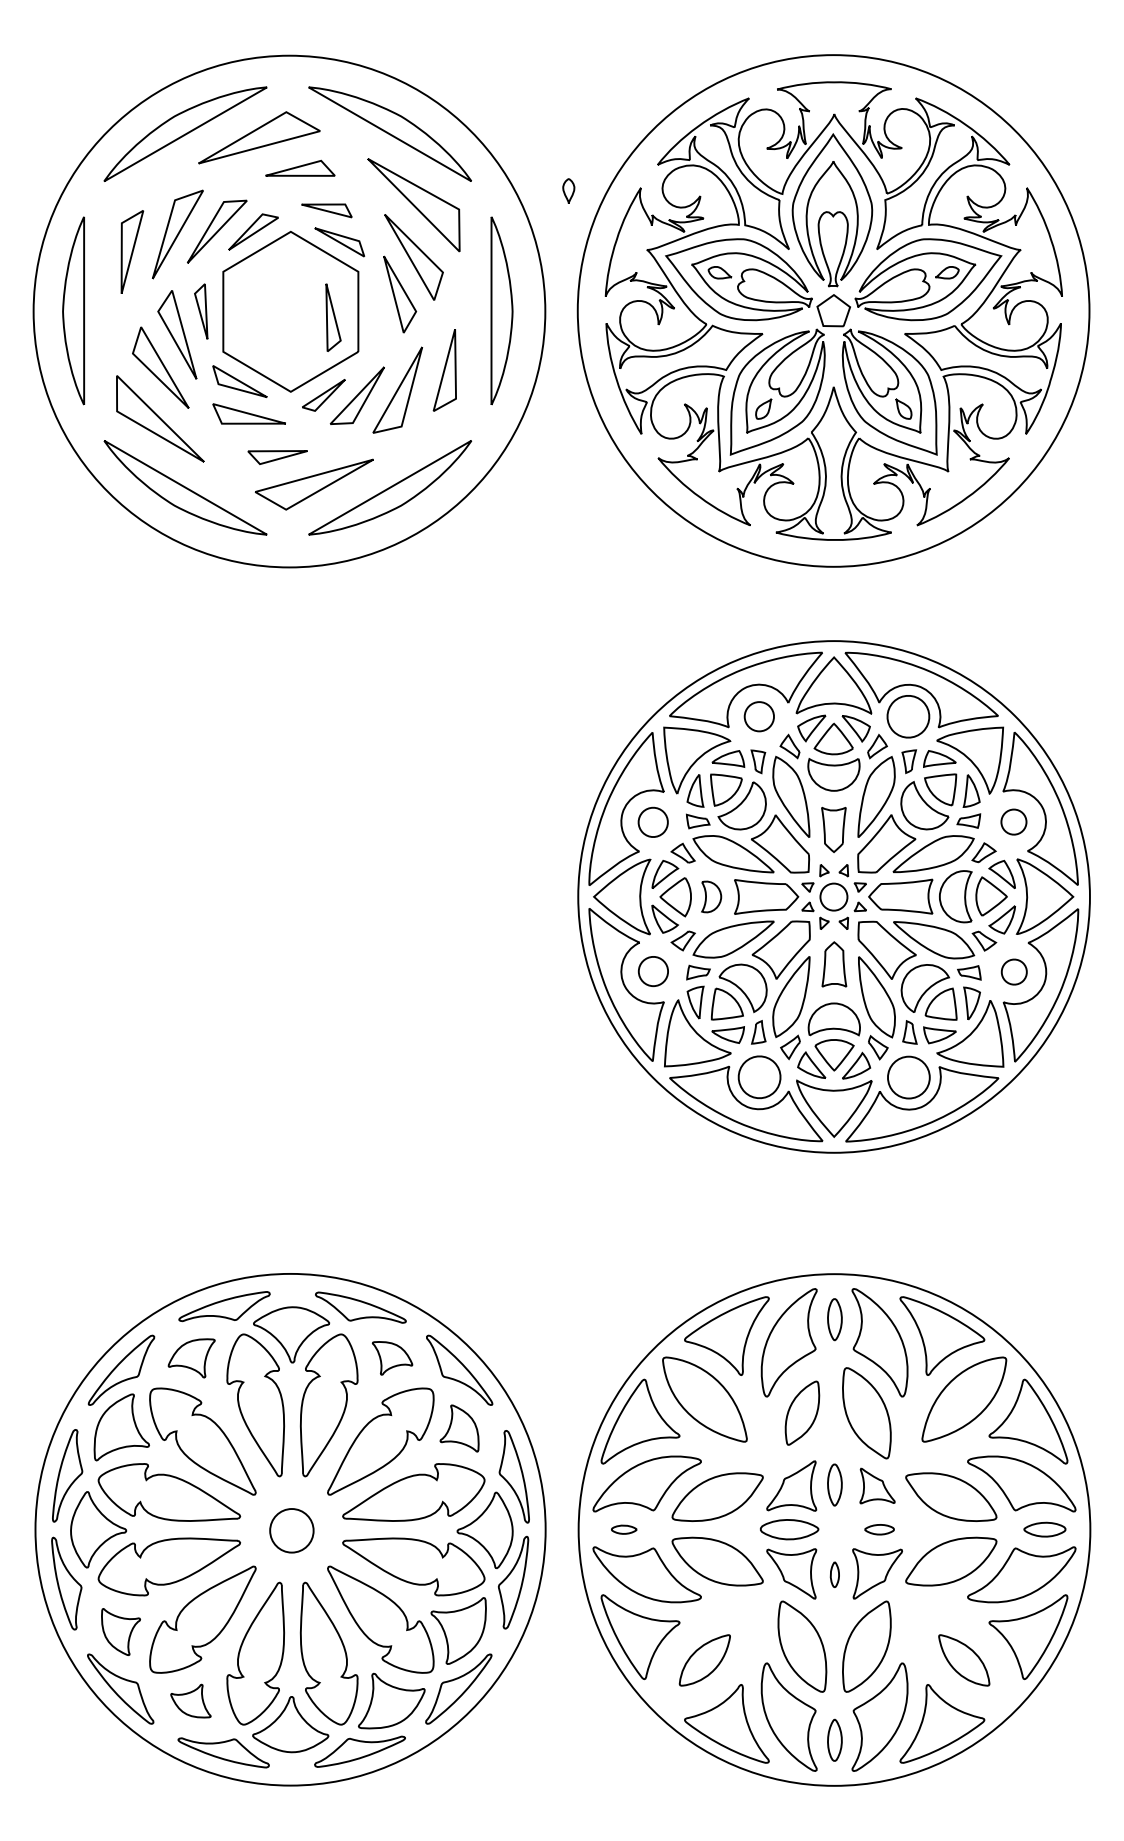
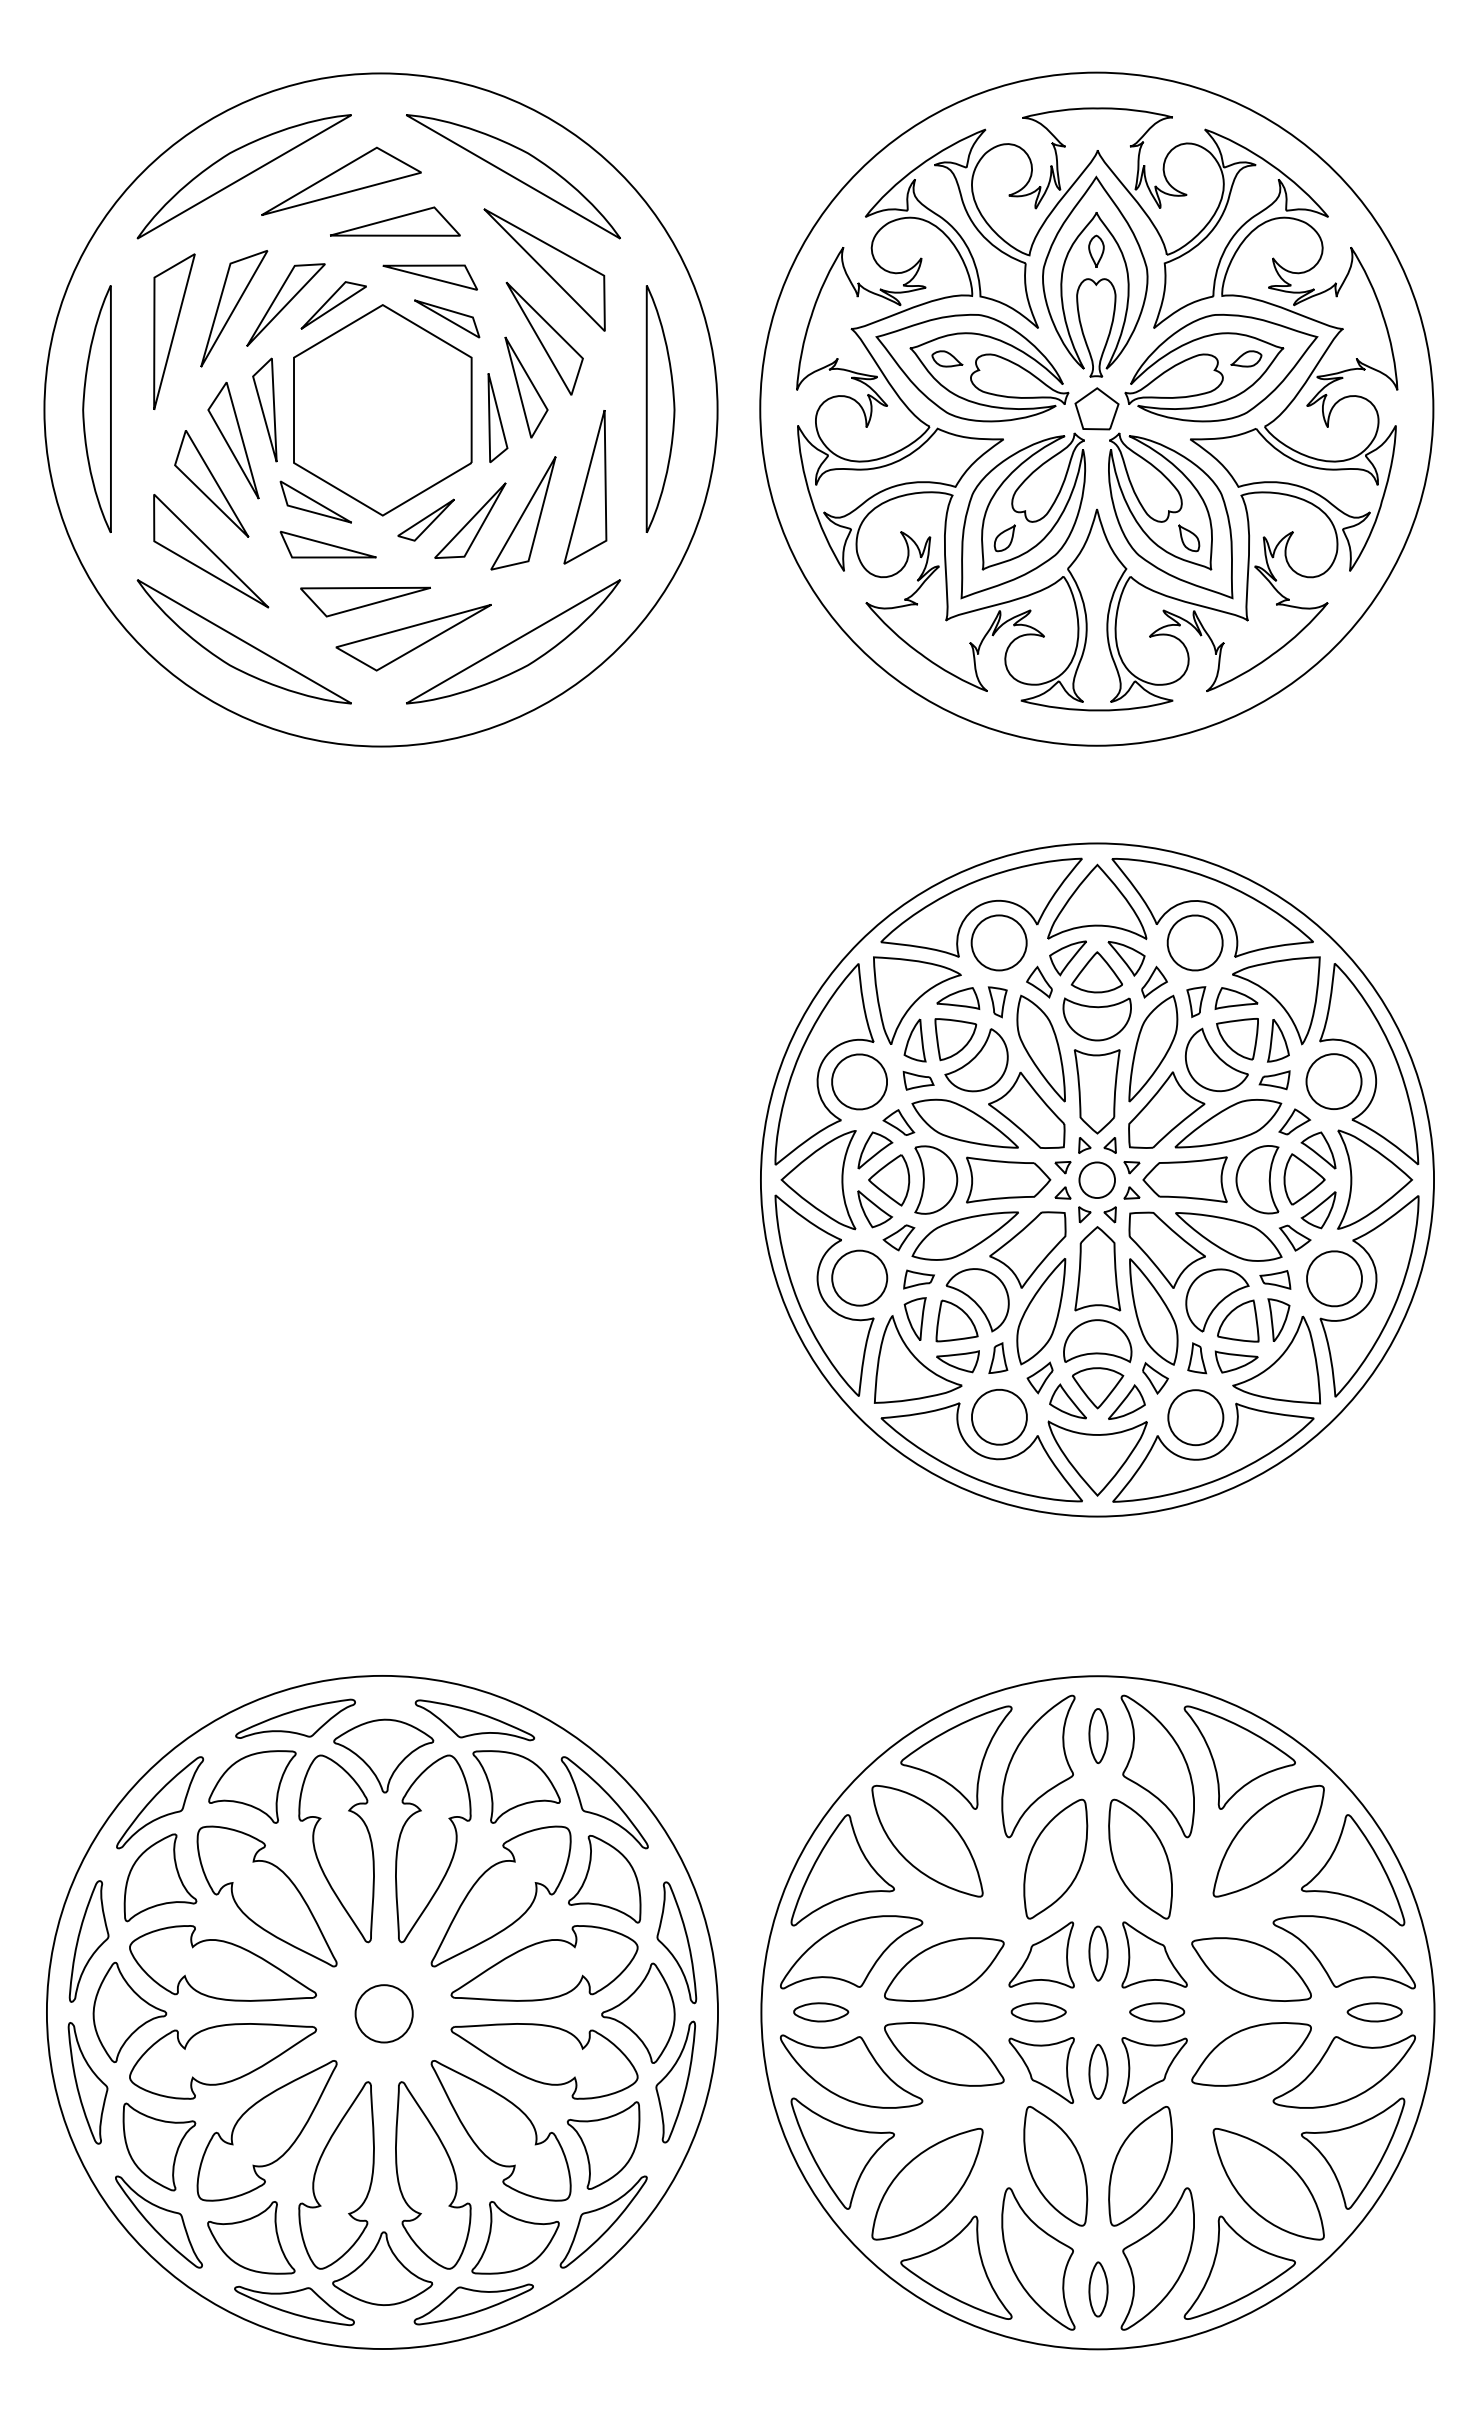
part: (300, 168) -> (395, 221), size x1.43
part: (568, 190) -> (1096, 250), moved
part: (326, 210) -> (429, 277), size x1.43
part: (132, 251) -> (174, 331), size x1.43
part: (200, 311) -> (264, 409), size x1.43
part: (333, 318) -> (497, 418), moved
part: (444, 370) -> (585, 487), size x1.43
part: (277, 457) -> (365, 601), size x1.67
part: (758, 716) -> (998, 942), size x1.43
part: (653, 822) -> (859, 1081), size x1.43
part: (1013, 822) -> (1333, 1081), size x1.67
part: (833, 829) -> (1096, 1091), size x1.43
part: (711, 896) -> (936, 1179), size x1.67
part: (834, 964) -> (1097, 1268), size x1.43
part: (653, 971) -> (859, 1277), size x1.43
part: (1014, 971) -> (1334, 1278), size x1.67
part: (191, 1357) -> (252, 1786), size x1.43
part: (392, 1357) -> (516, 1786), size x1.67
part: (802, 1412) -> (1055, 1858), size x1.43
part: (459, 1428) -> (604, 1879), size x1.43
part: (877, 1485) -> (1154, 1954), size x1.43
part: (624, 1529) -> (821, 2012), size x1.67
part: (789, 1529) -> (1038, 2012), size x0.71
part: (879, 1529) -> (1157, 2012), size x1.43
part: (834, 1574) -> (1098, 2071), size x1.67
part: (121, 1631) -> (159, 2146), size x1.43
part: (704, 1660) -> (927, 2184), size x1.67
part: (964, 1660) -> (1268, 2184), size x1.67
part: (191, 1700) -> (251, 2237), size x1.67

